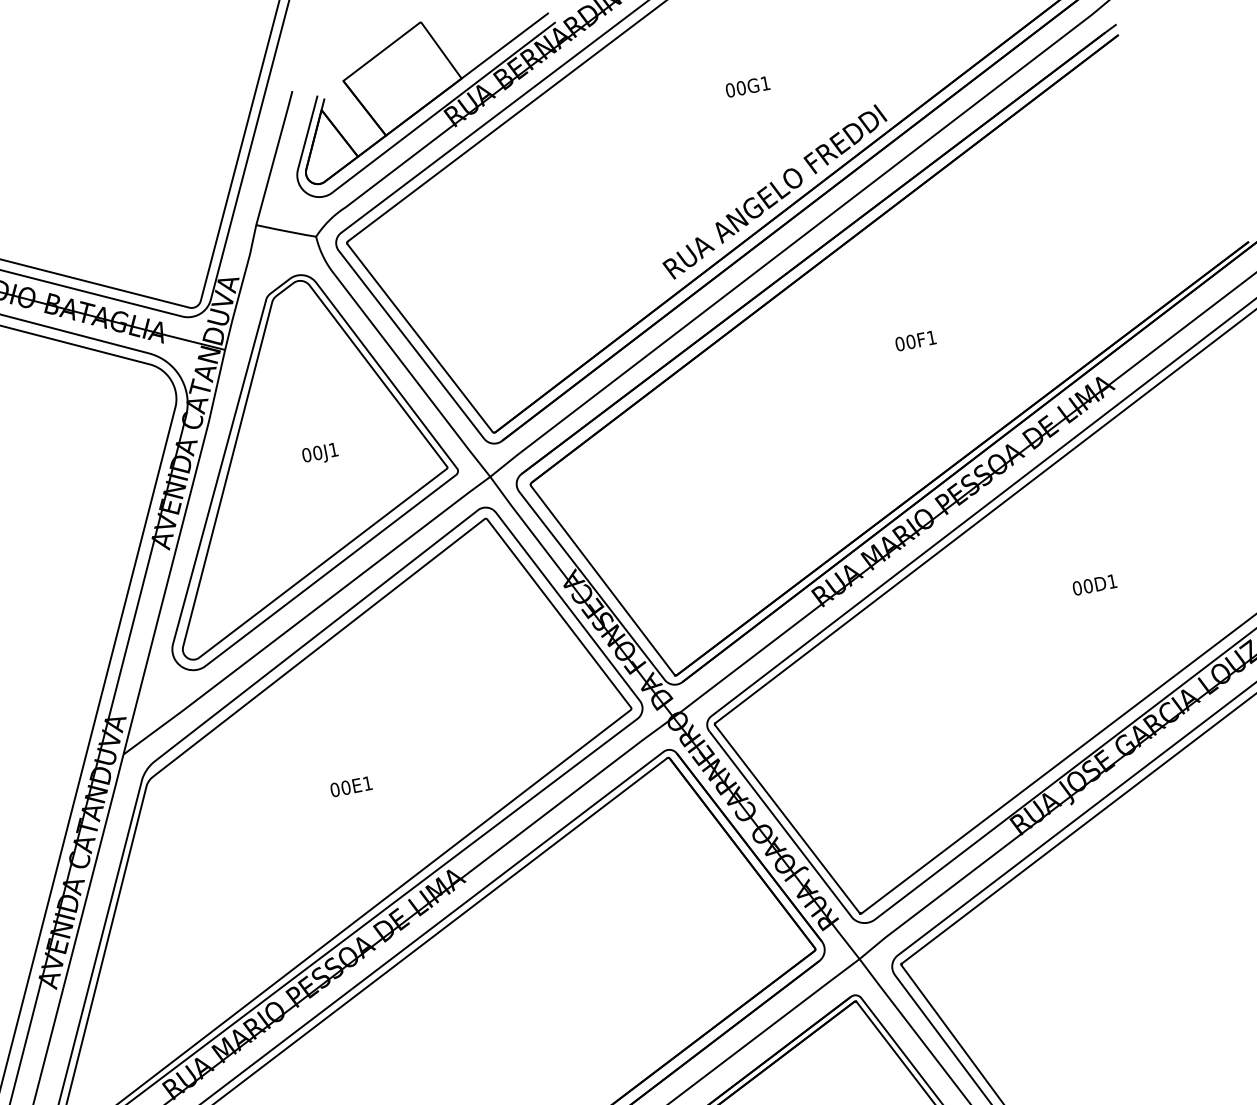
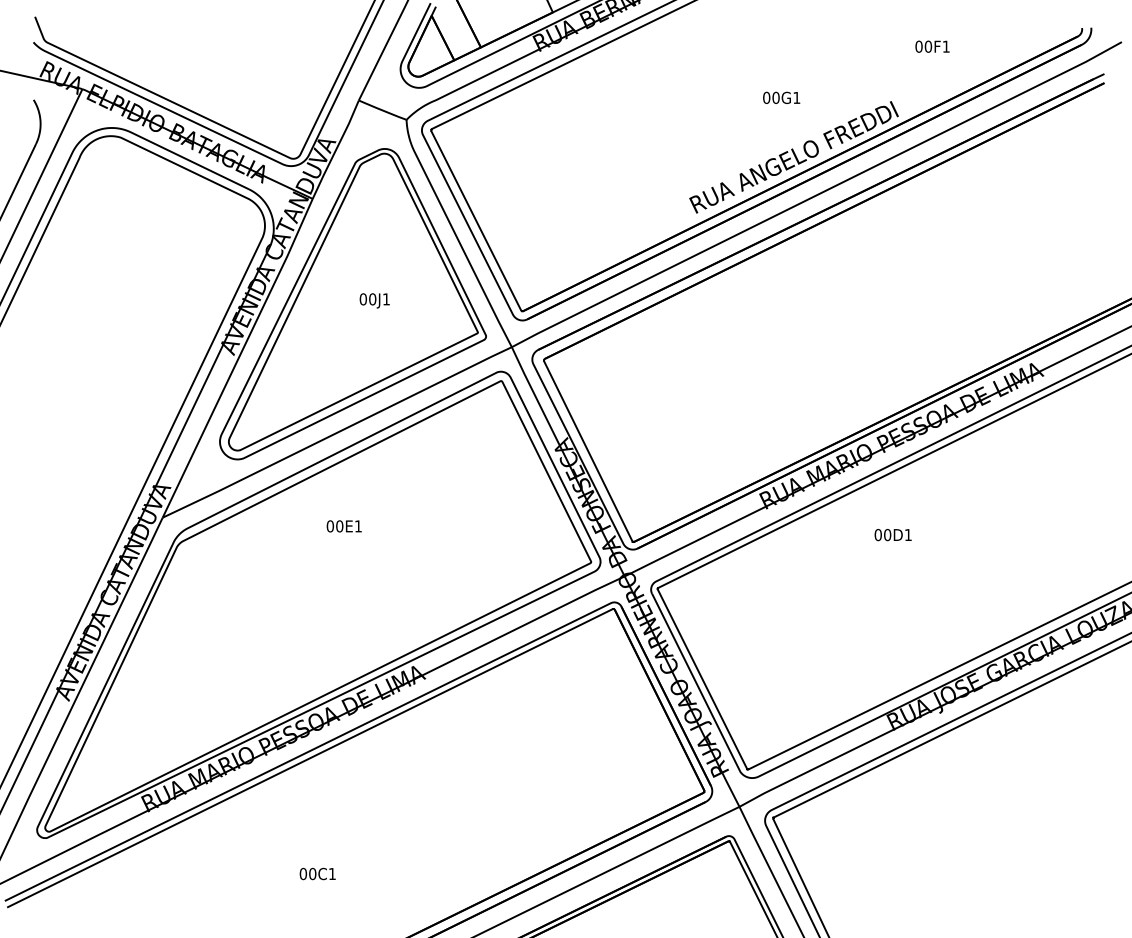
text: (747, 86) -> (781, 97), moved
text: (915, 340) -> (932, 46), moved
text: (1094, 585) -> (892, 535), moved
text: (350, 787) -> (343, 526), moved

